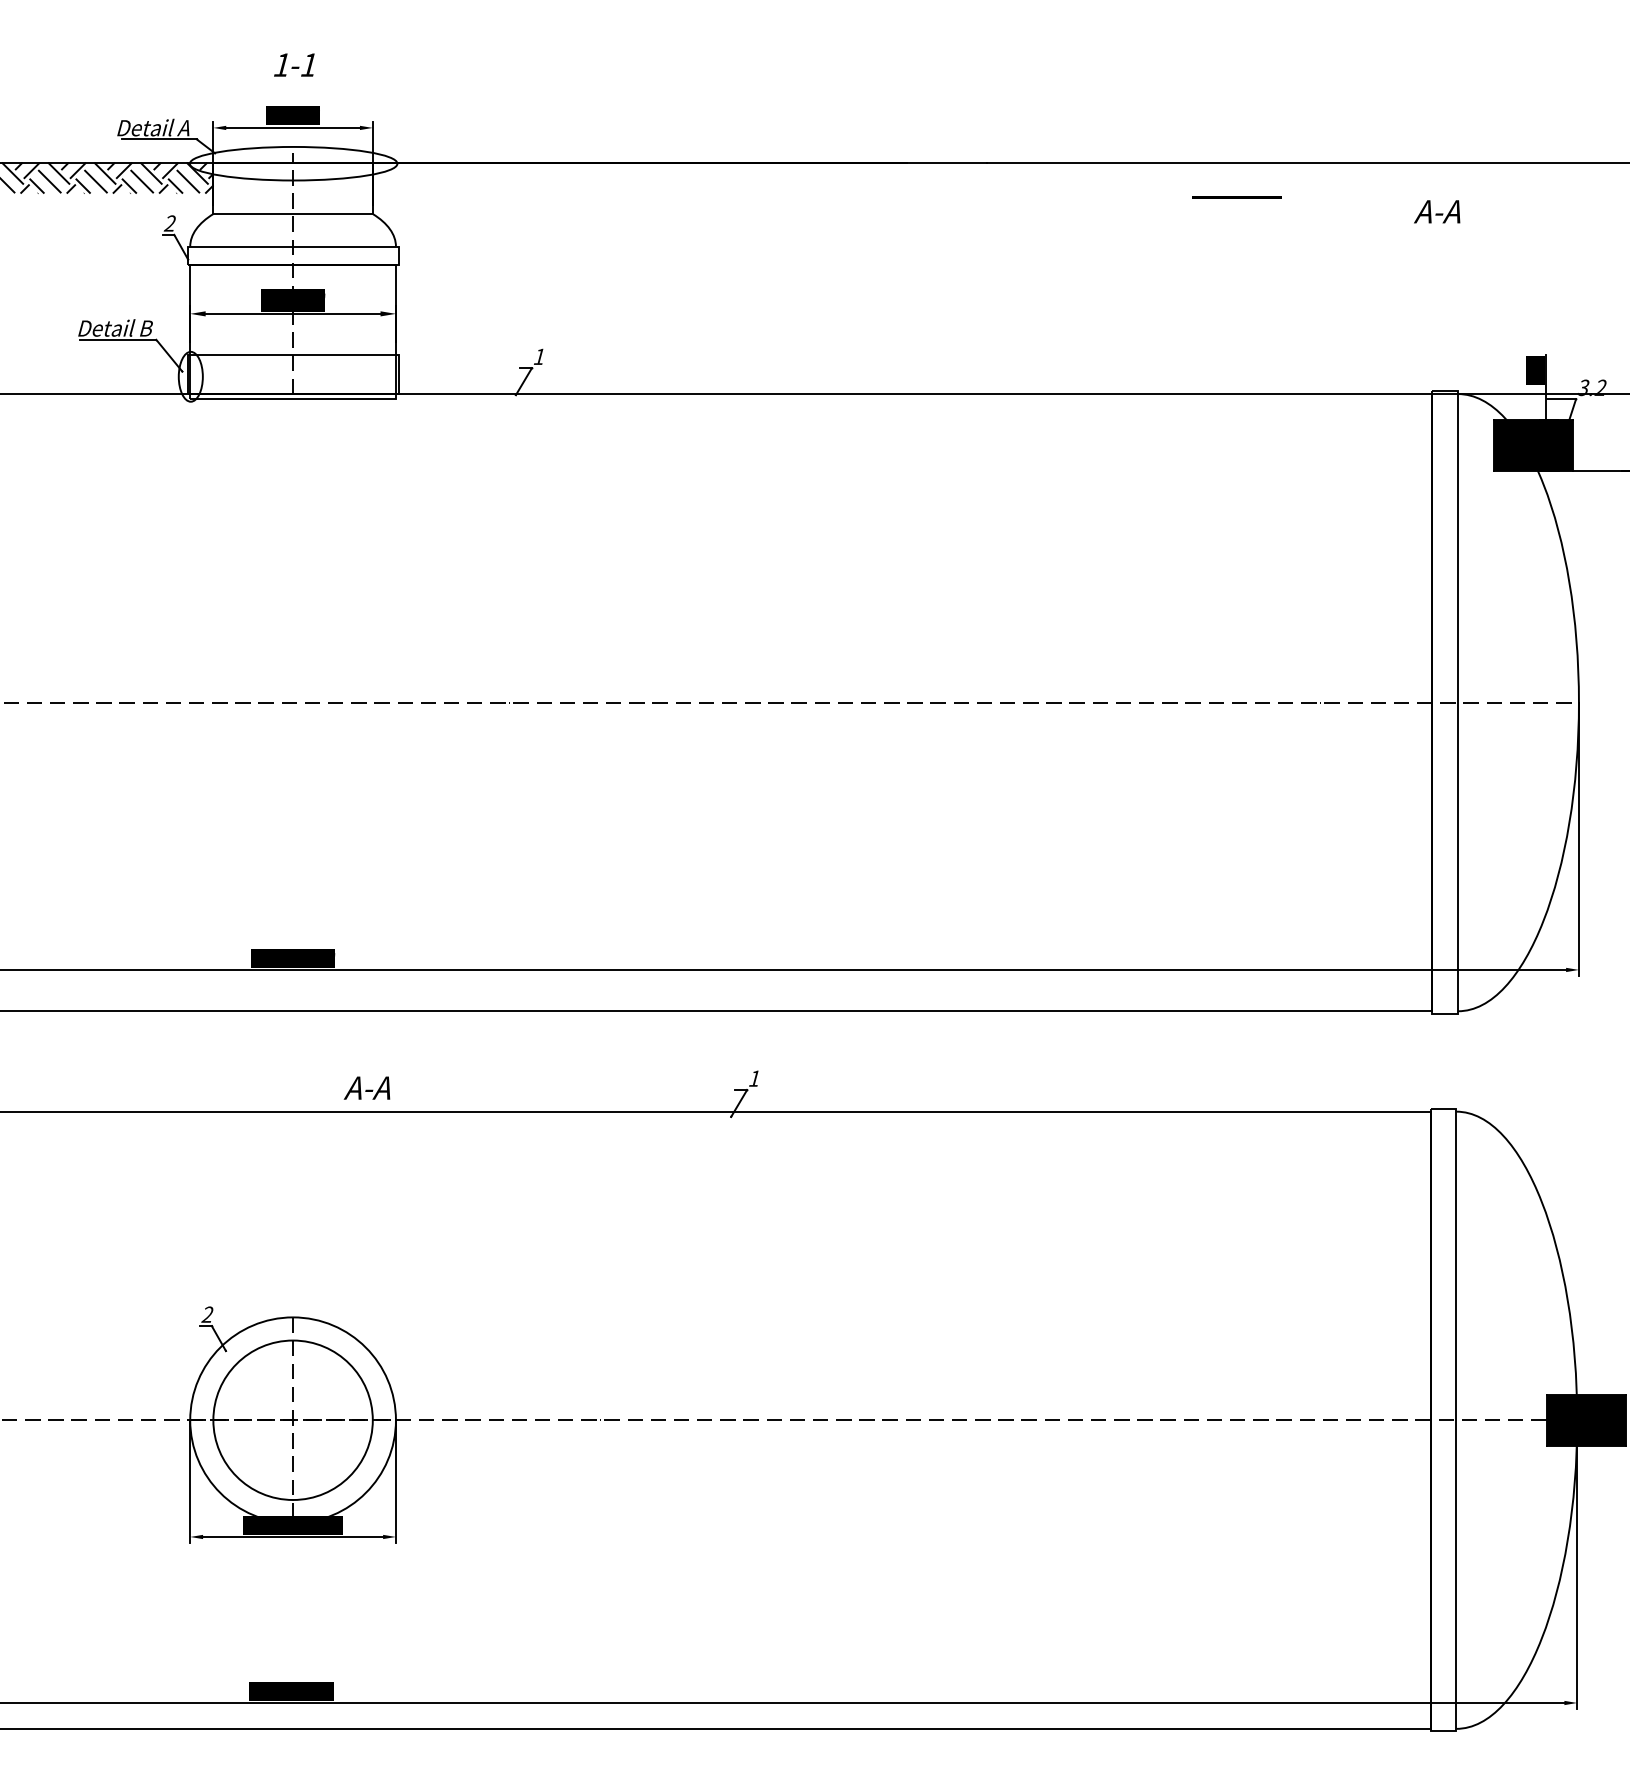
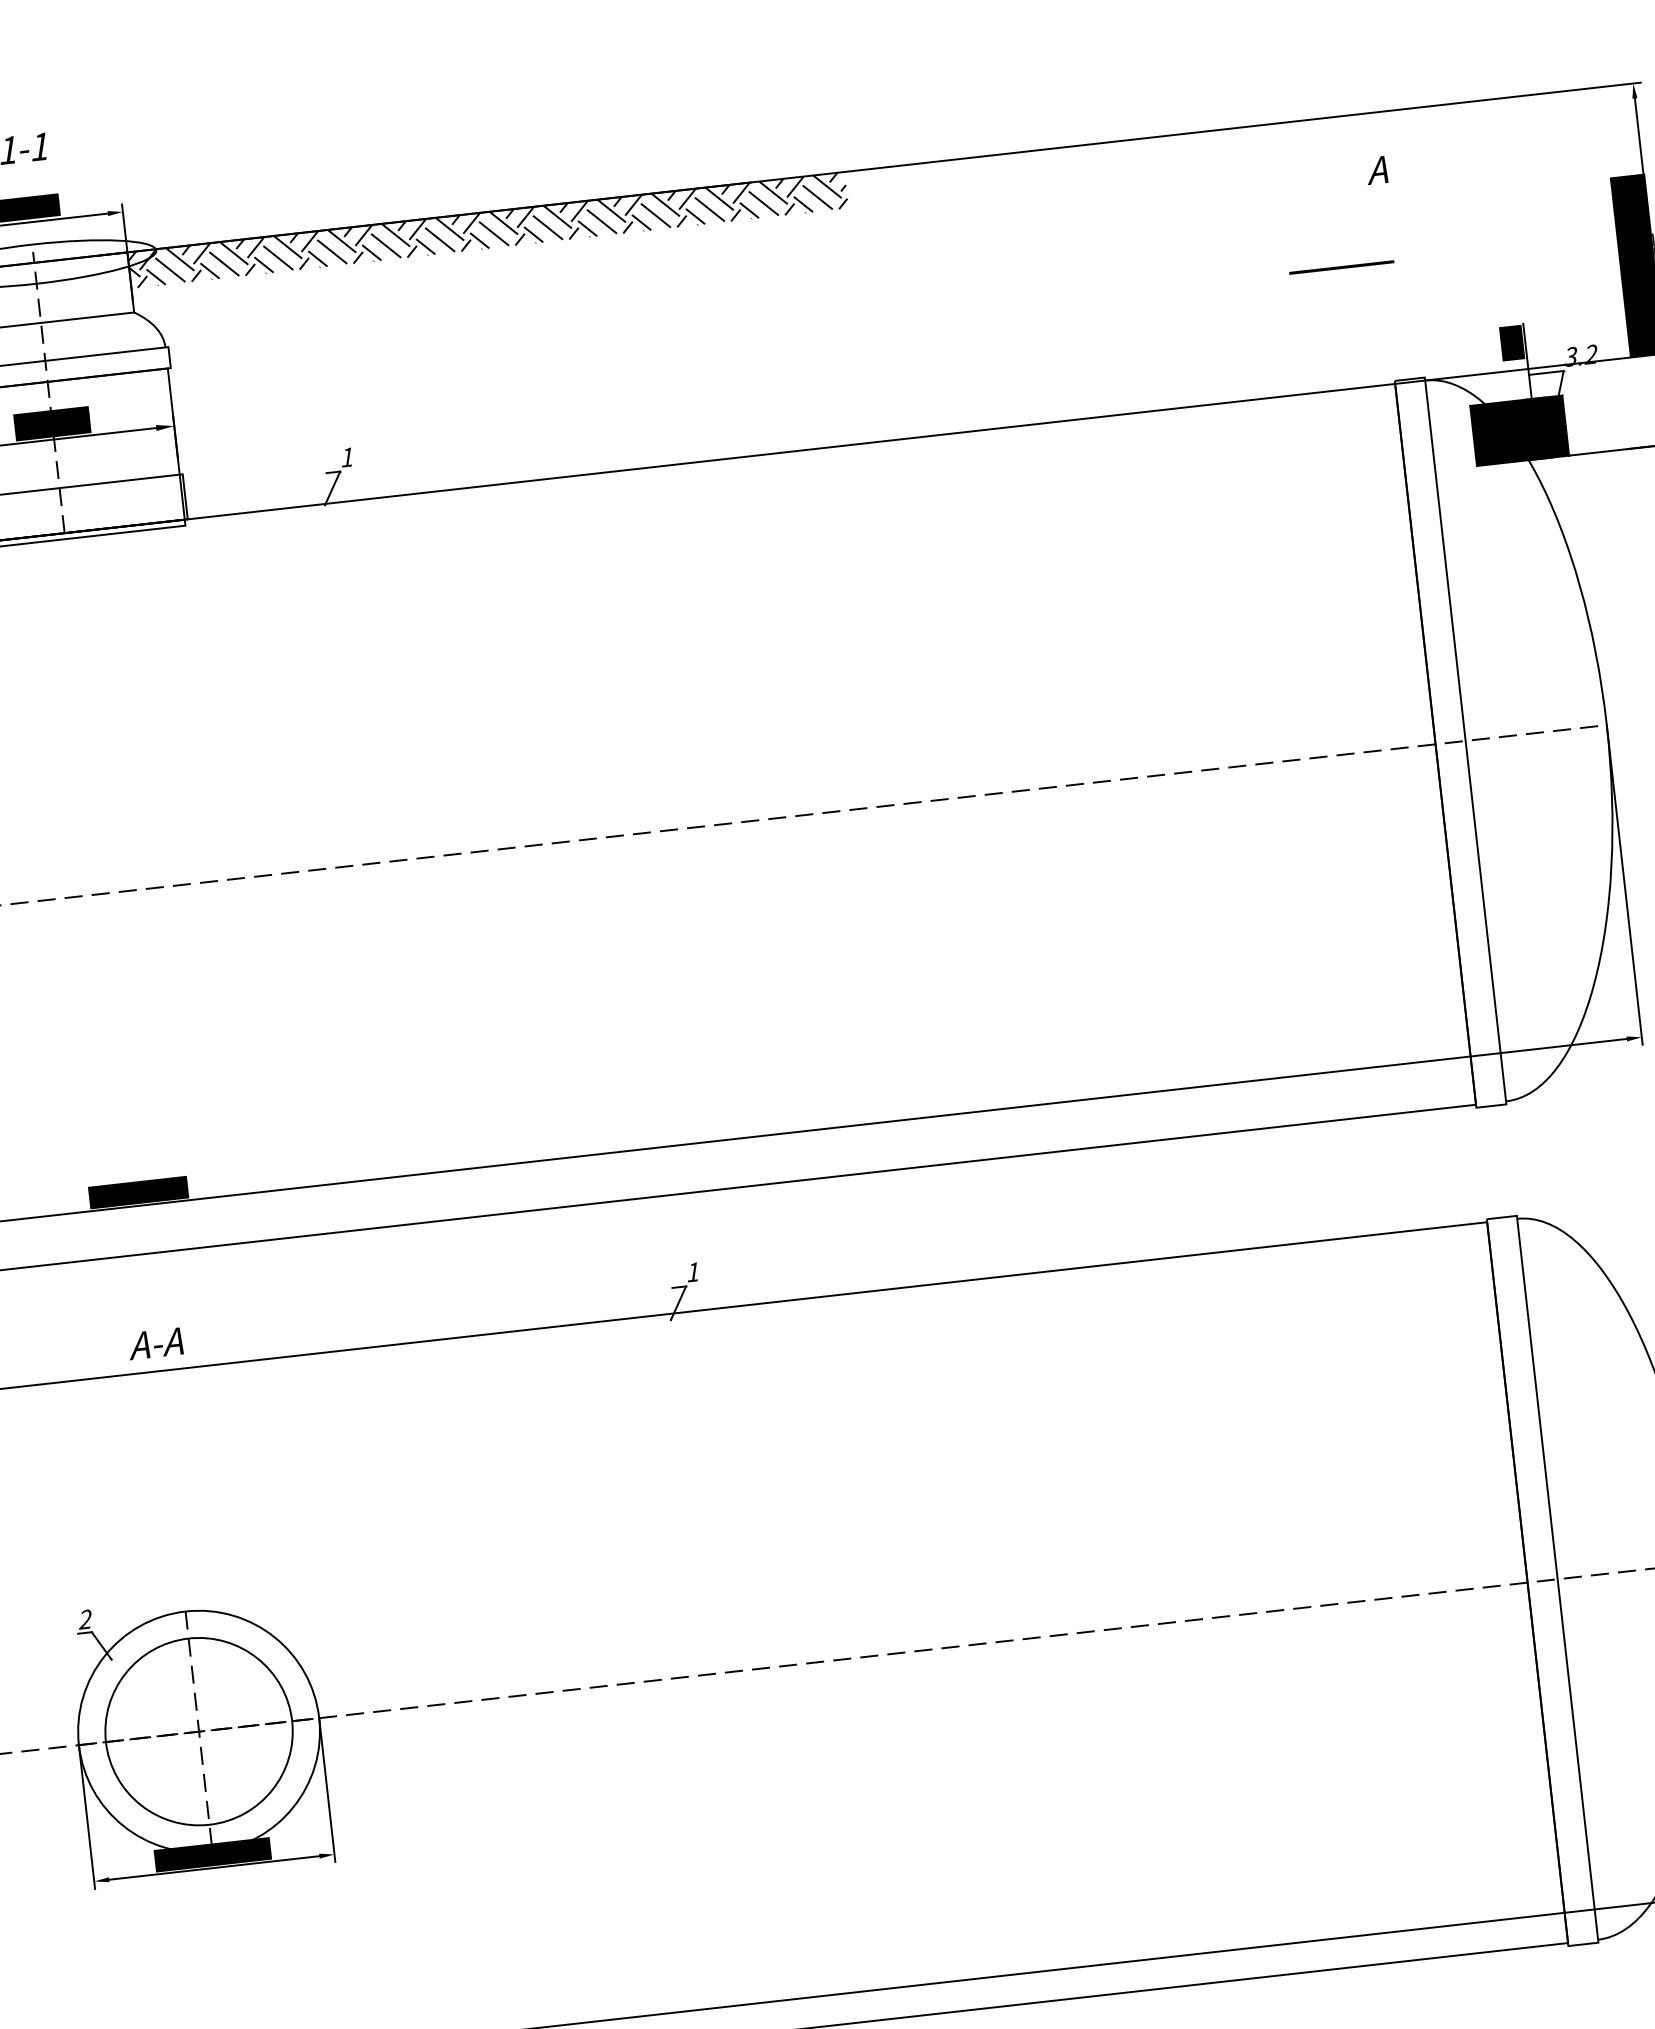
hatch: (679, 177) -> (487, 229), added
line: (1236, 197) -> (1340, 267), moved
text: (1437, 211) -> (1377, 170), А-А -> А
text: (366, 1087) -> (154, 1343), moved

